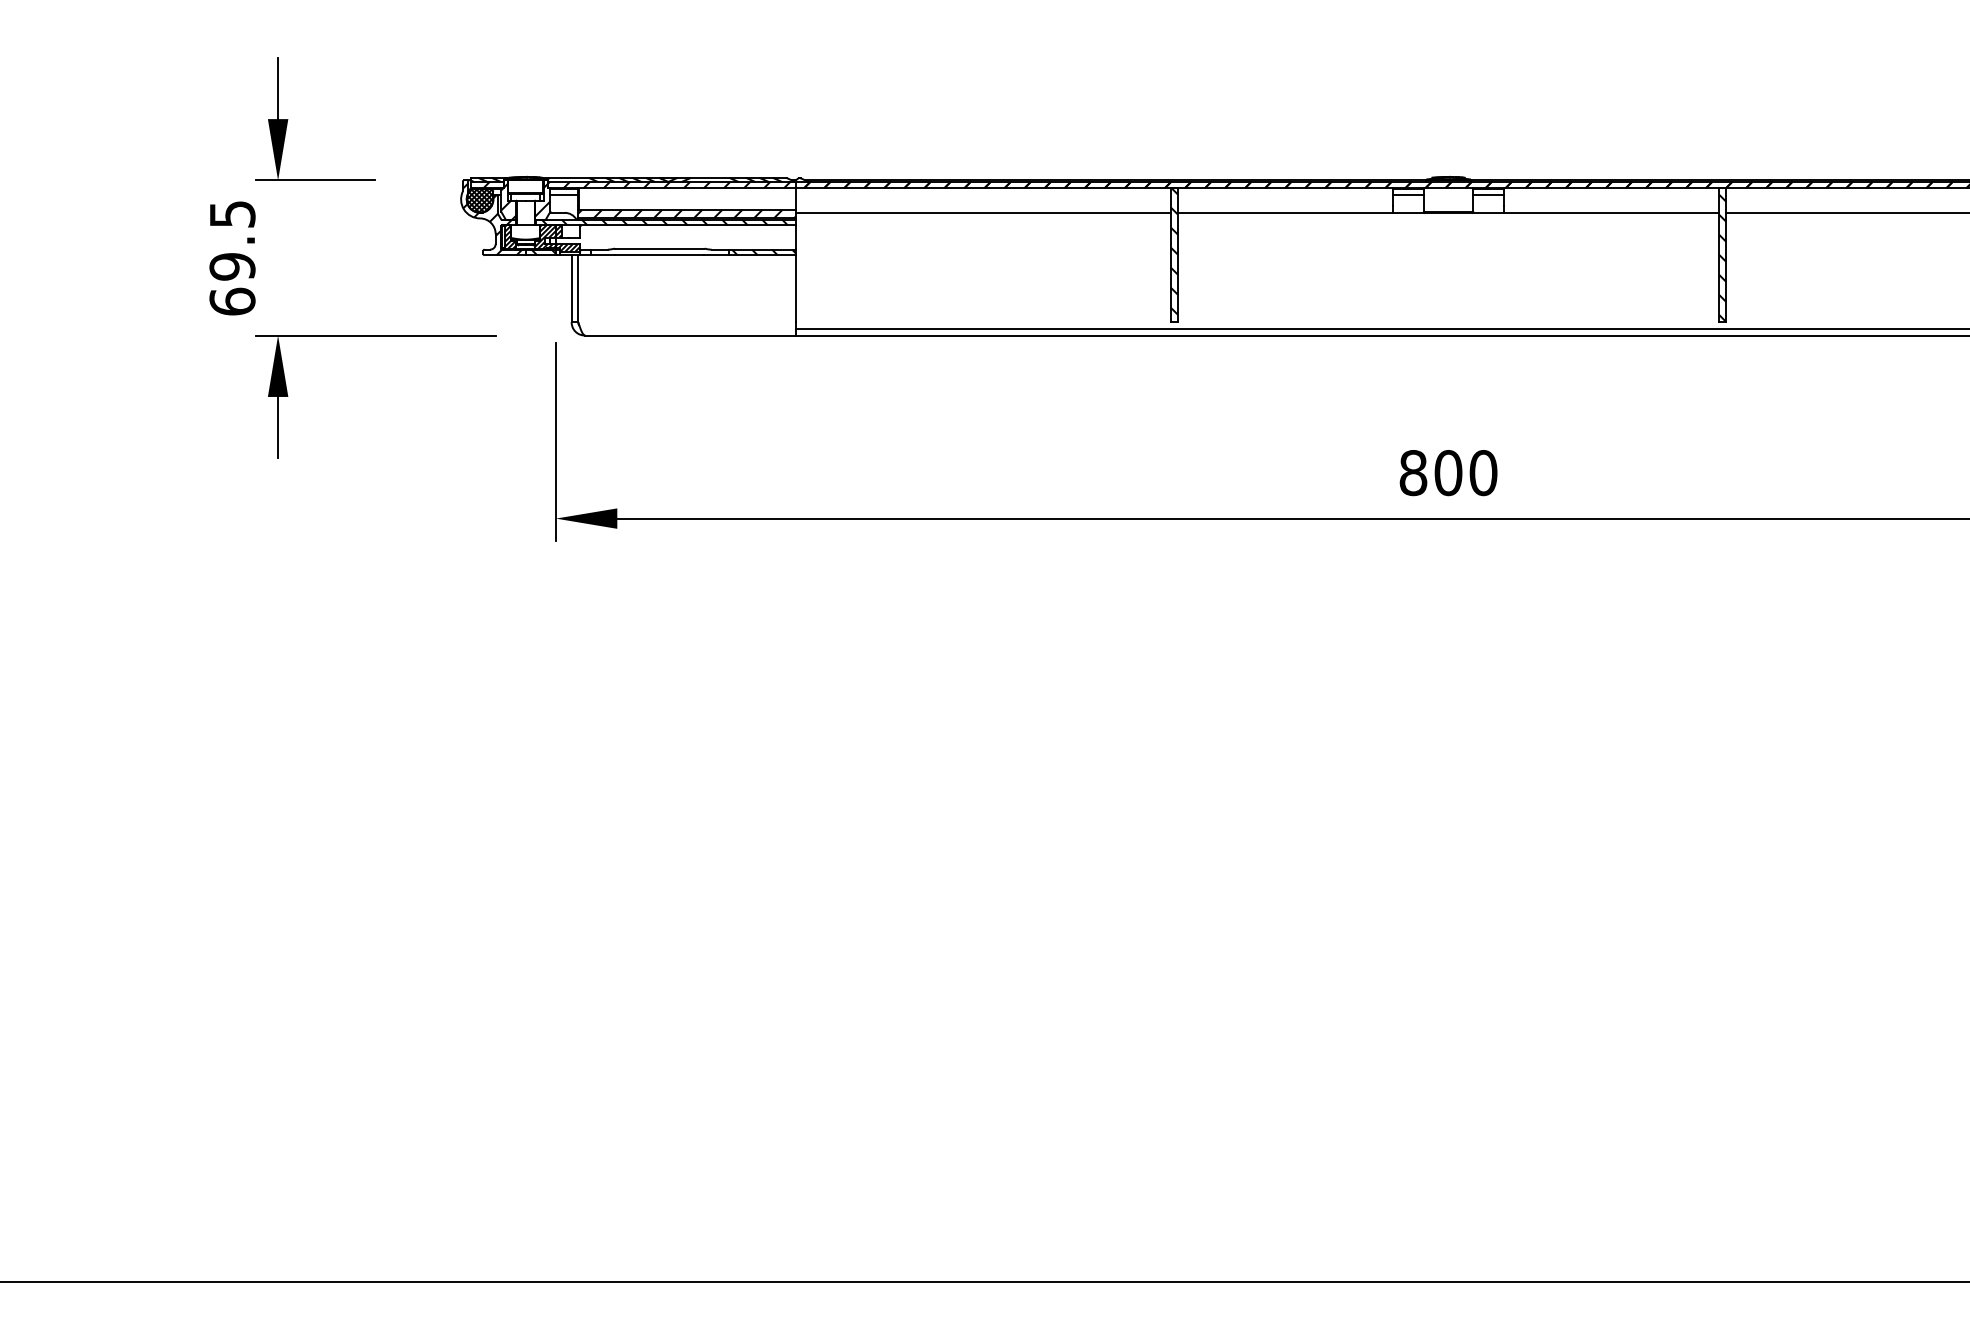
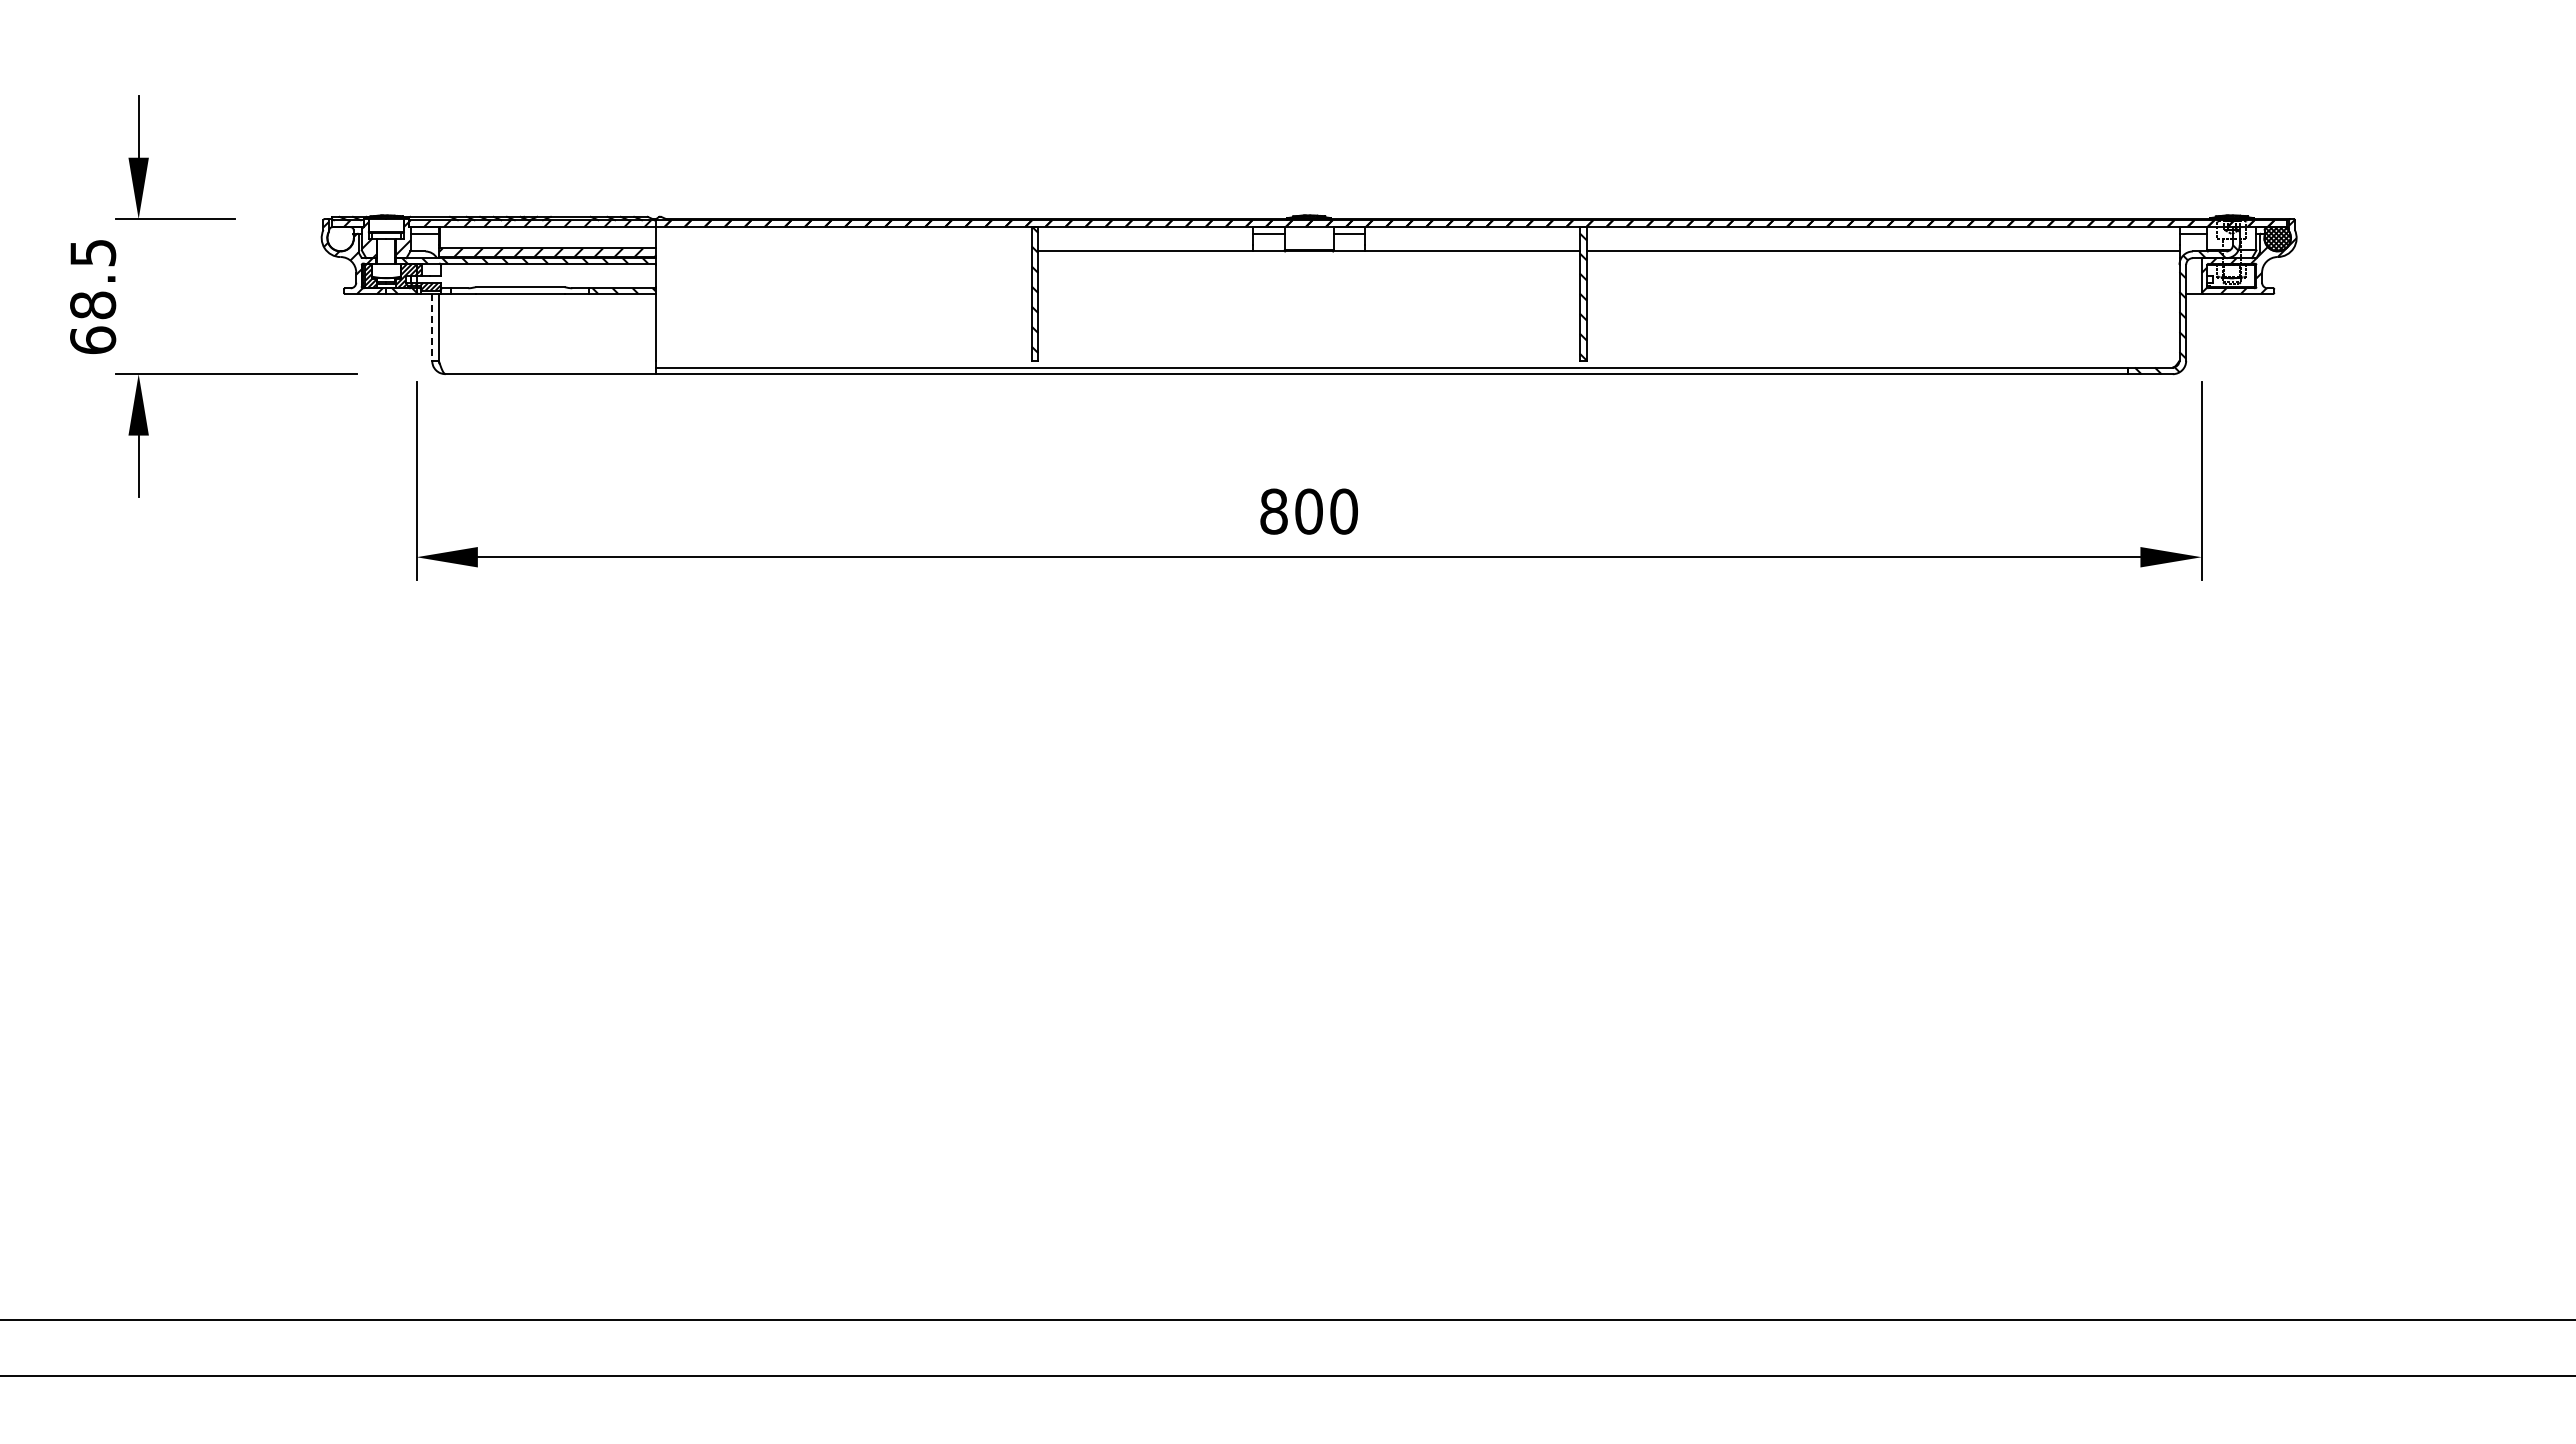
hatch: (479, 200) -> (340, 239), removed
line: (982, 212) -> (843, 251), removed
text: (232, 266) -> (93, 305), 69.5 -> 68.5
line: (571, 288) -> (432, 327), solid -> dashed

